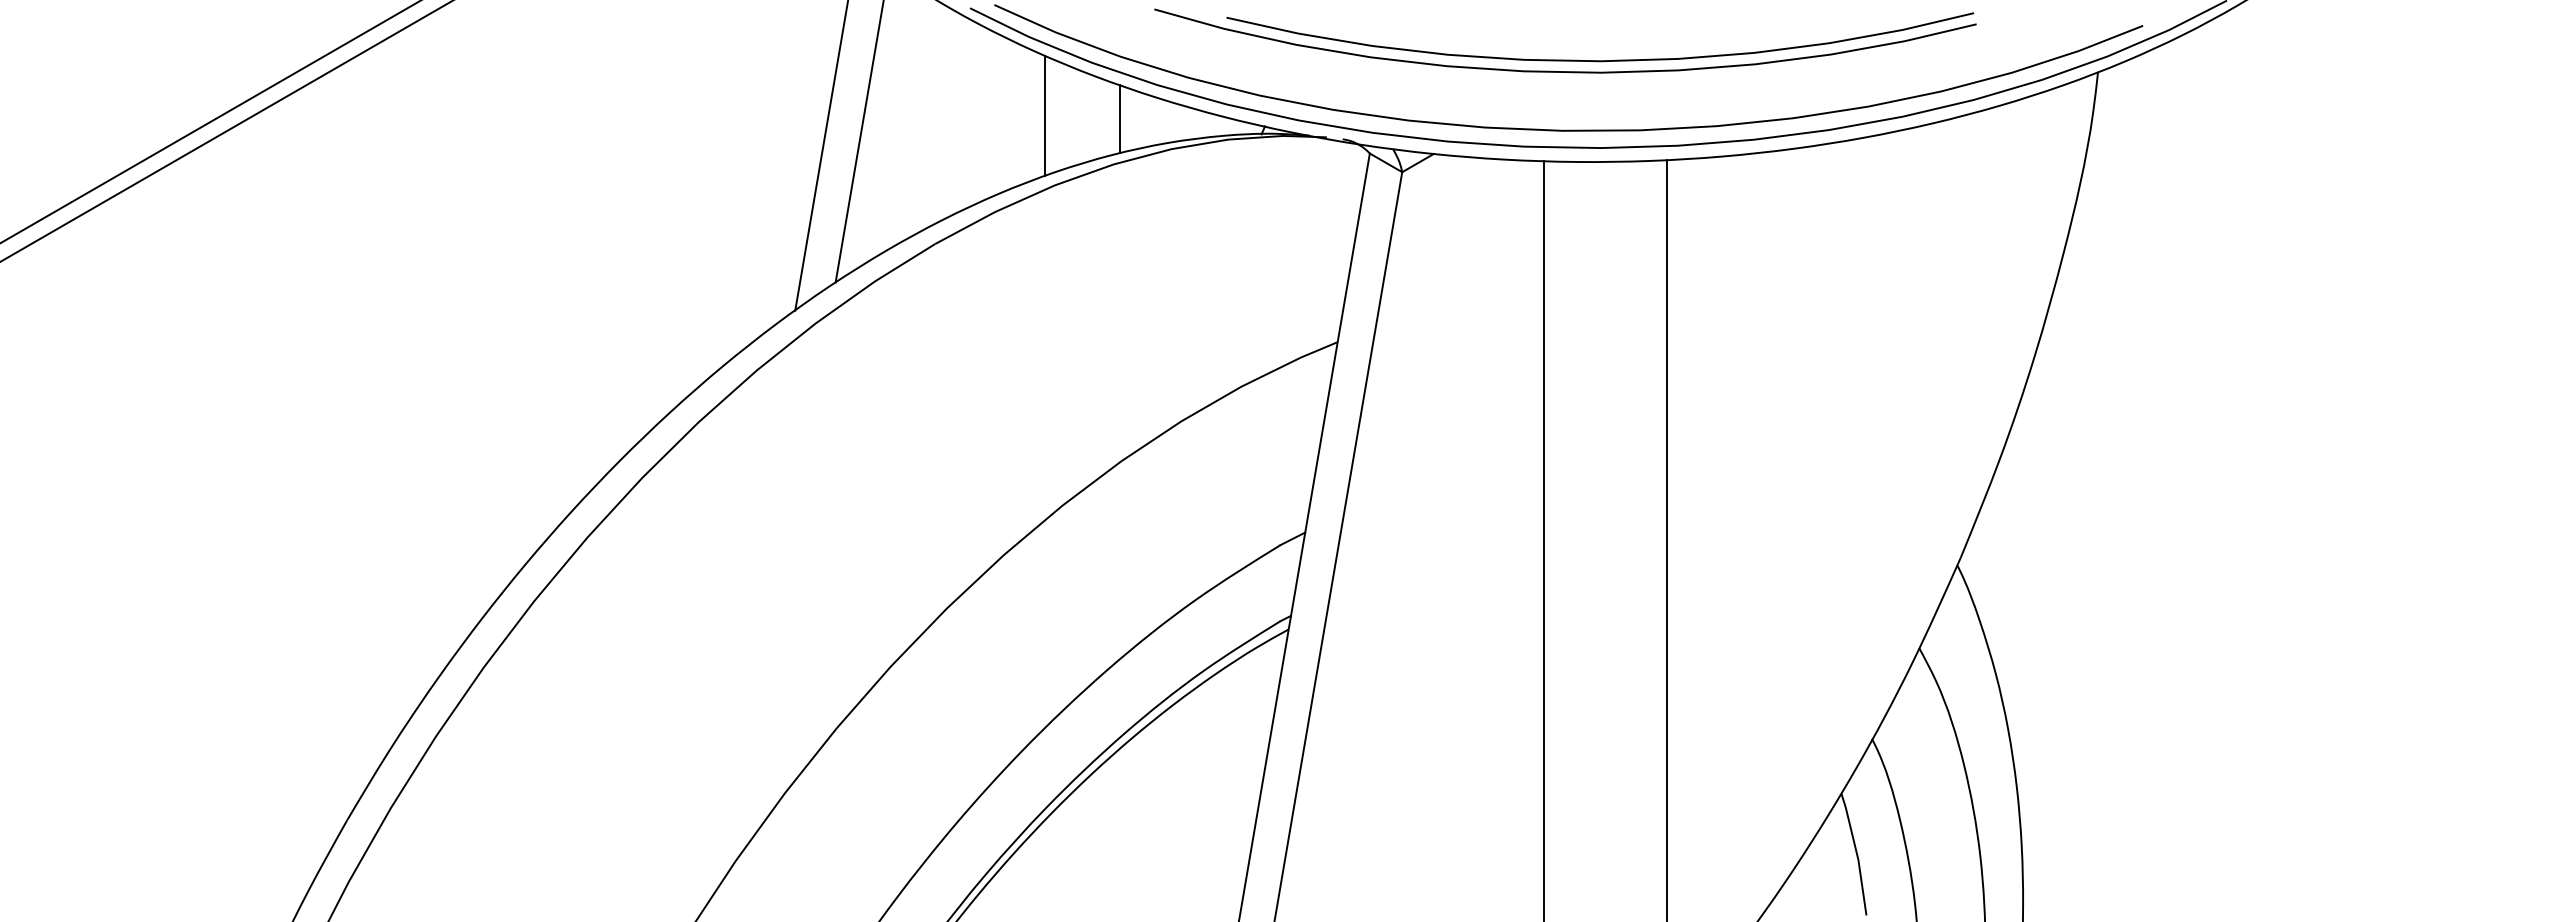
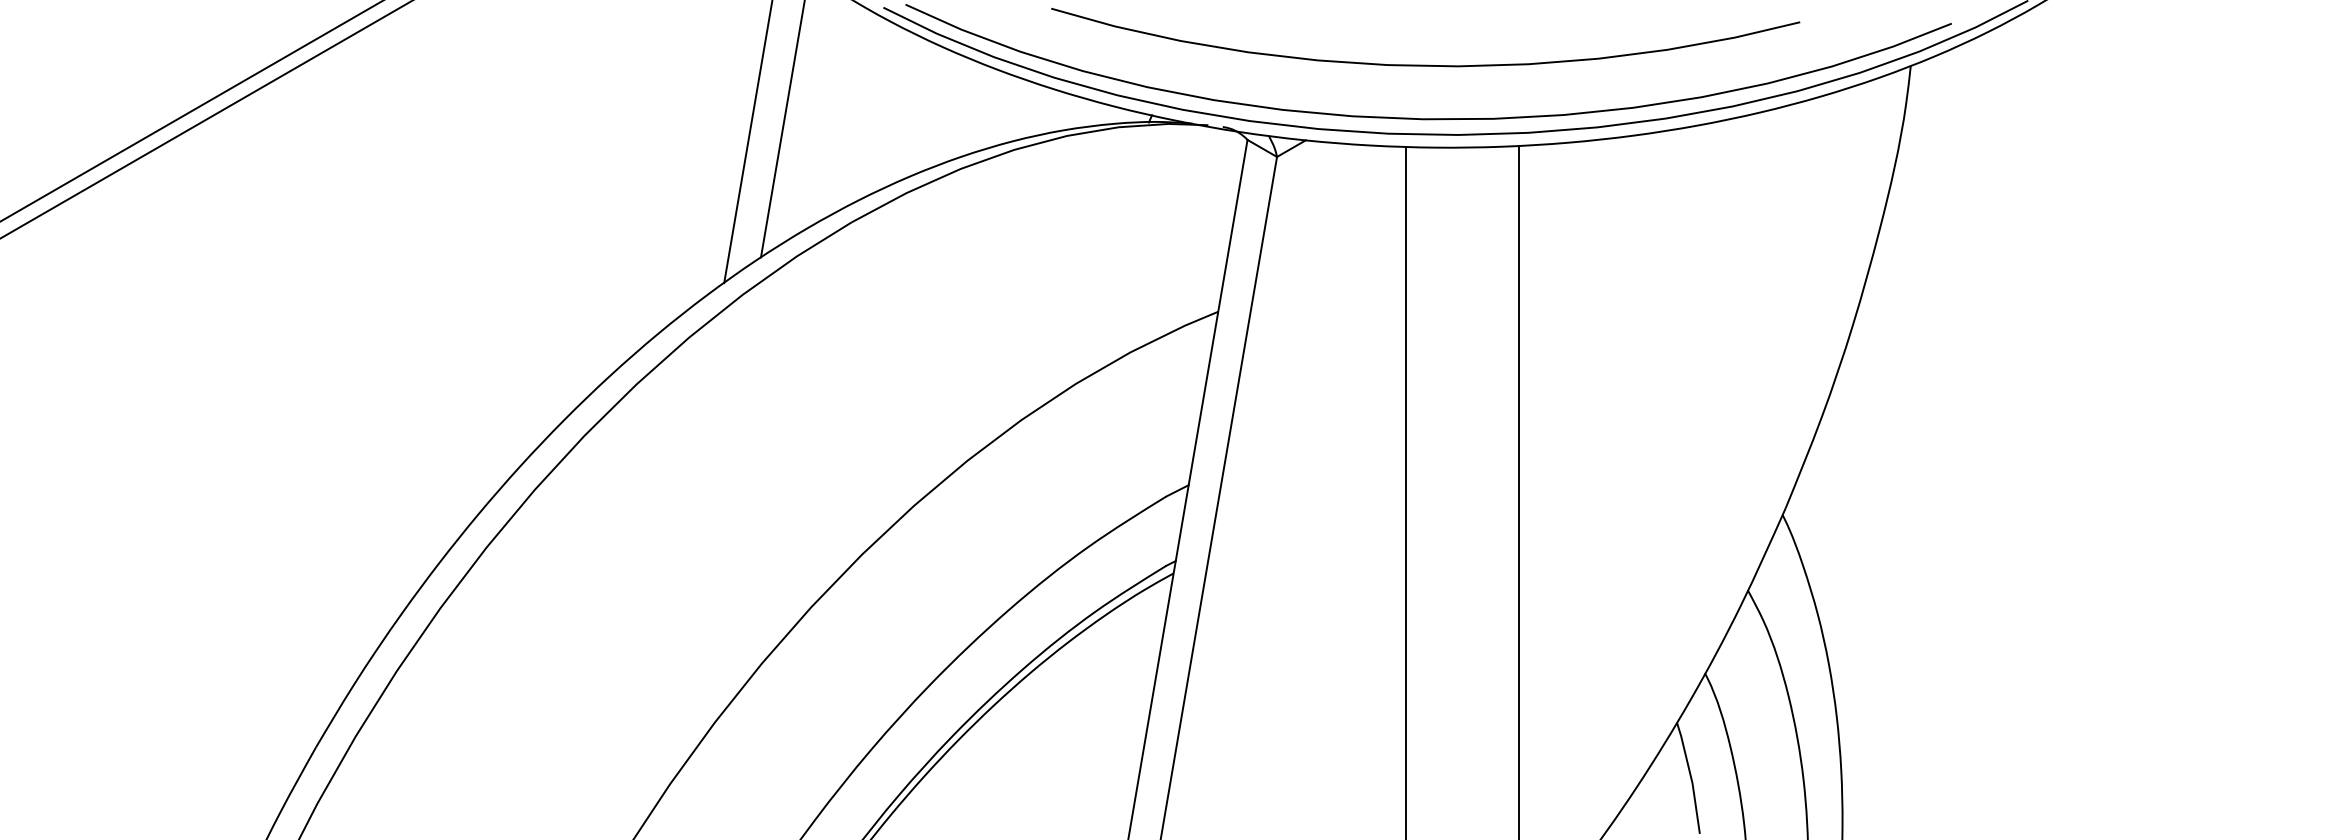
curve: (1600, 60) -> (1457, 55), removed
line: (1045, 115) -> (952, 105), removed
line: (1120, 119) -> (1020, 108), removed

